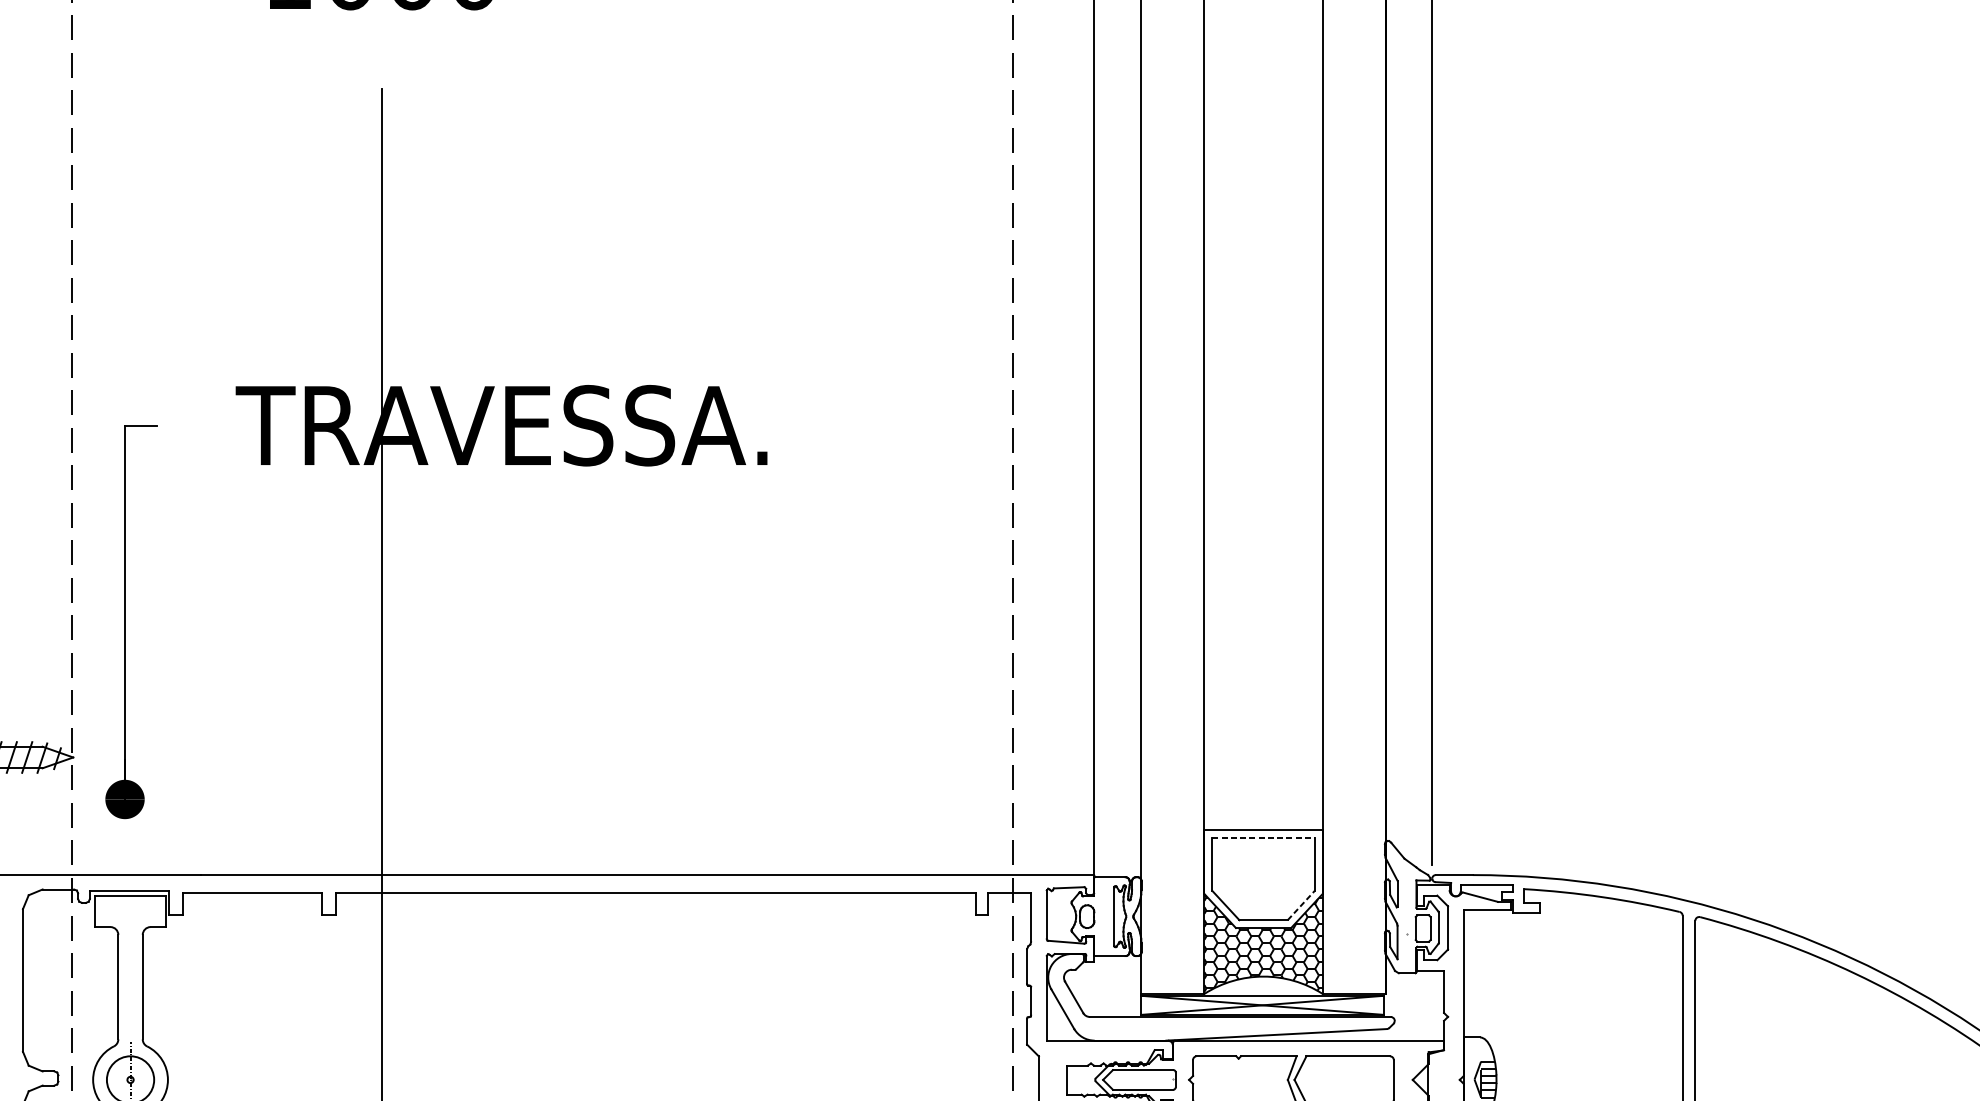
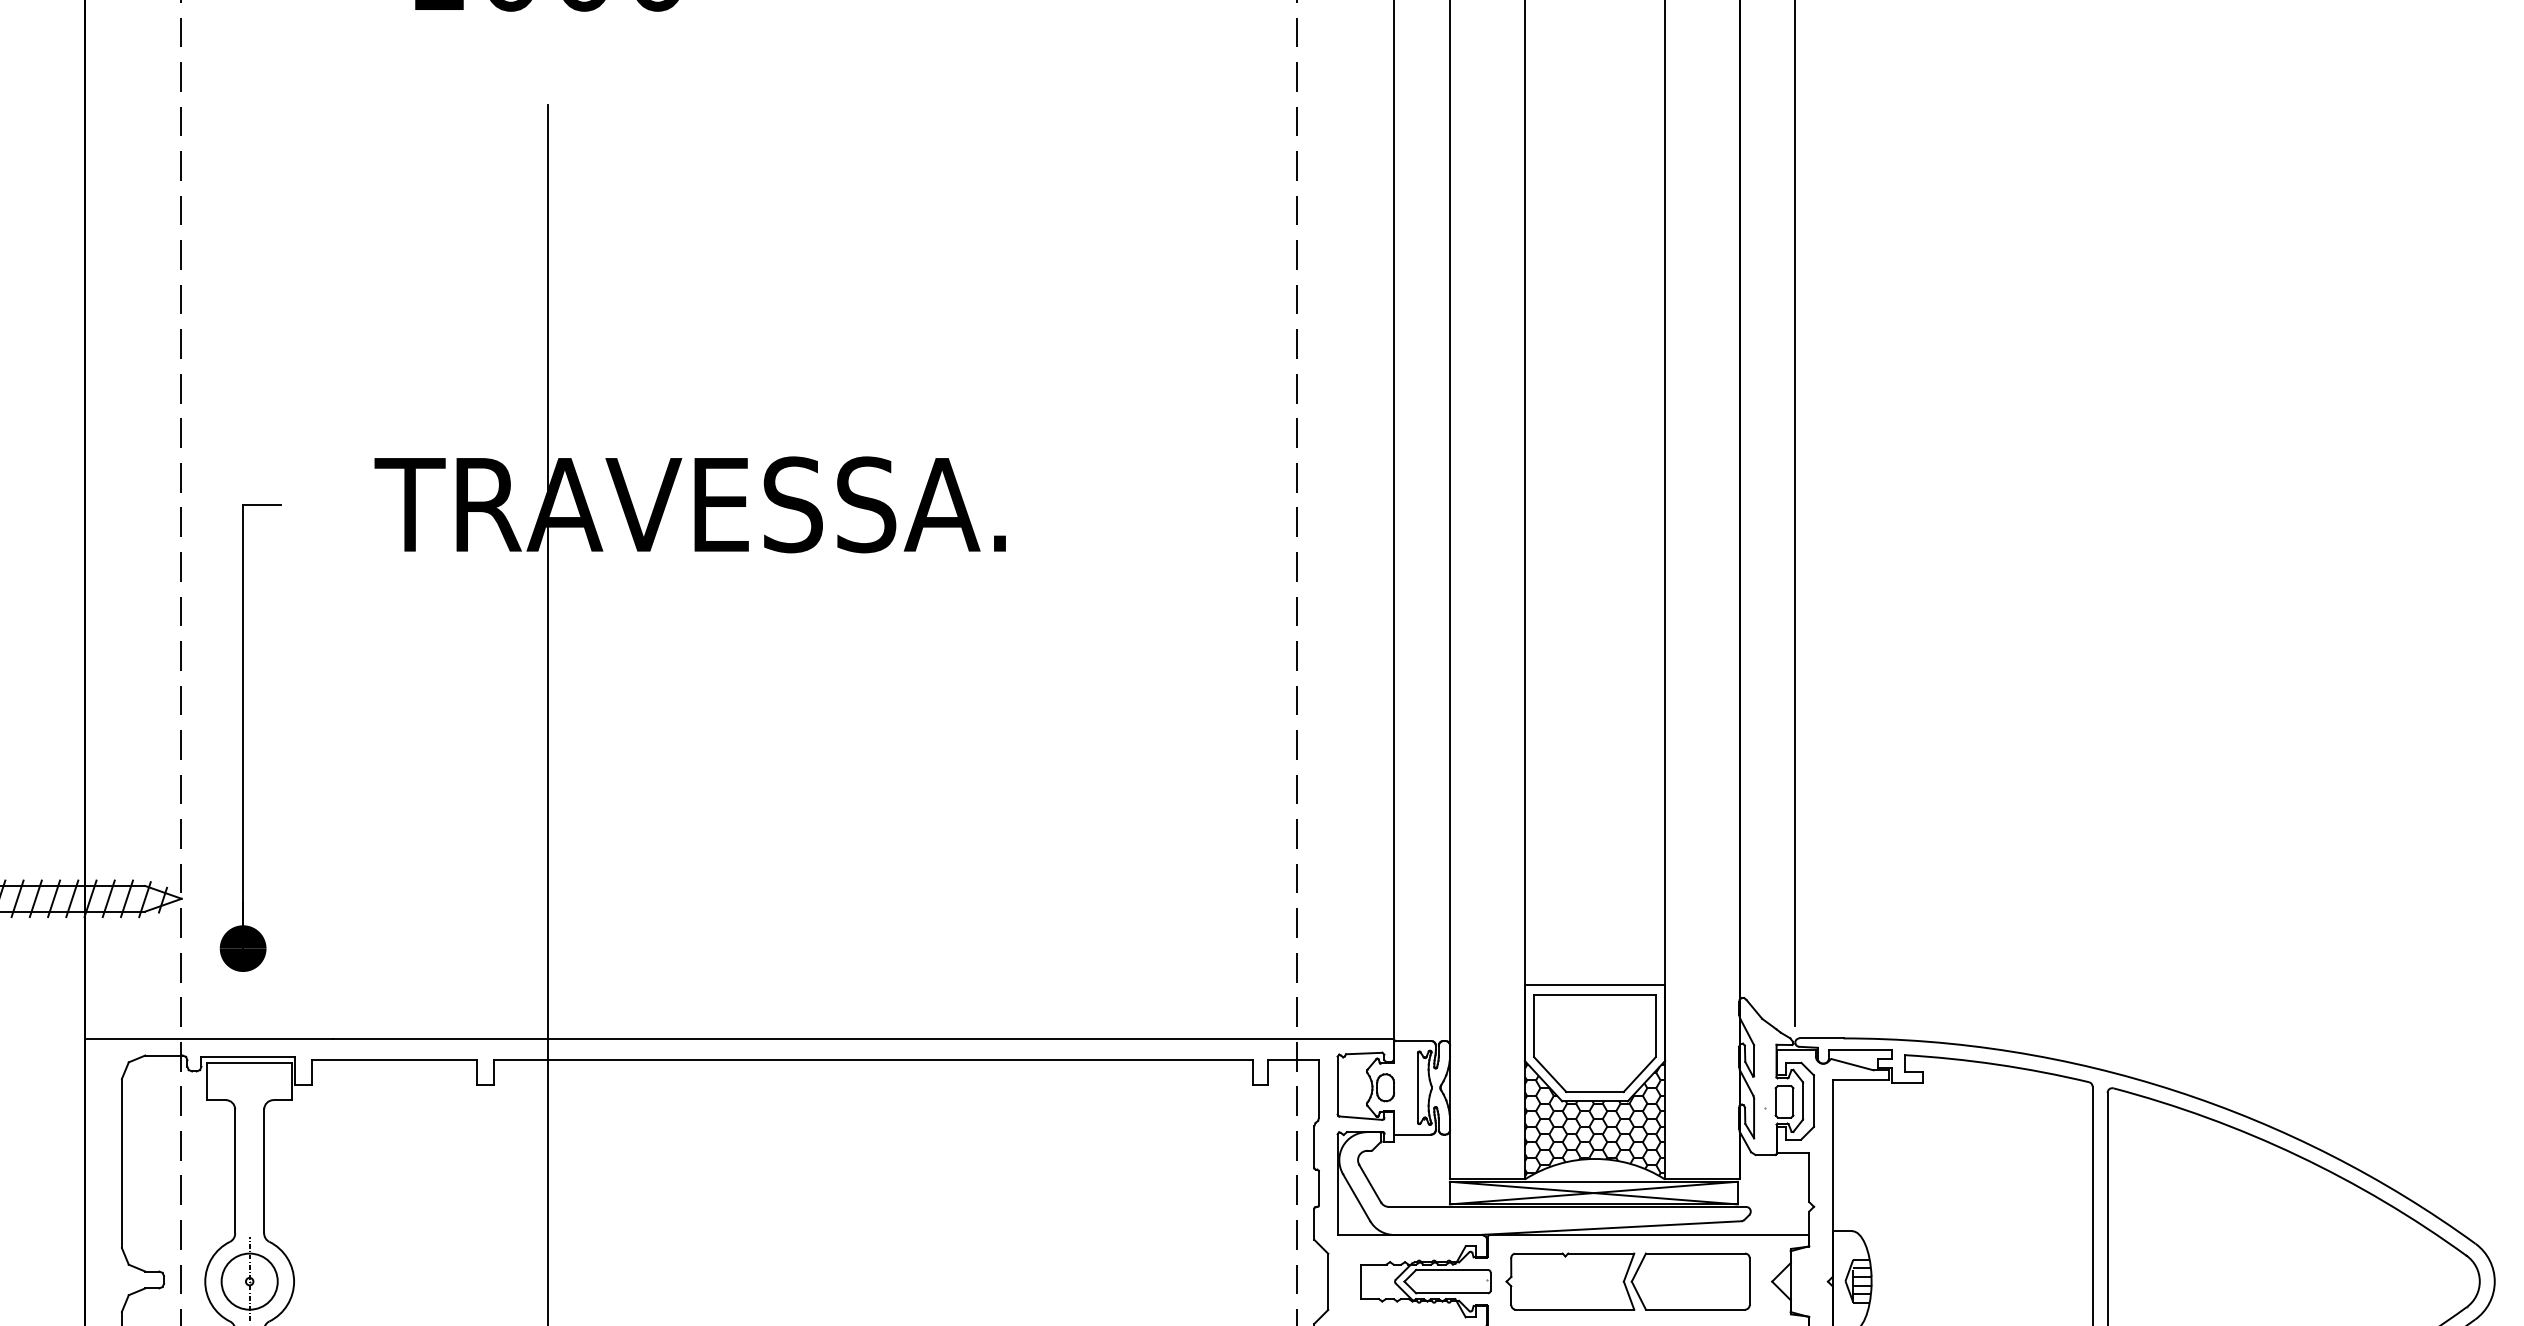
line: (1263, 838) -> (1594, 994), dashed -> solid
line: (1301, 905) -> (1639, 1074), dashed -> solid

